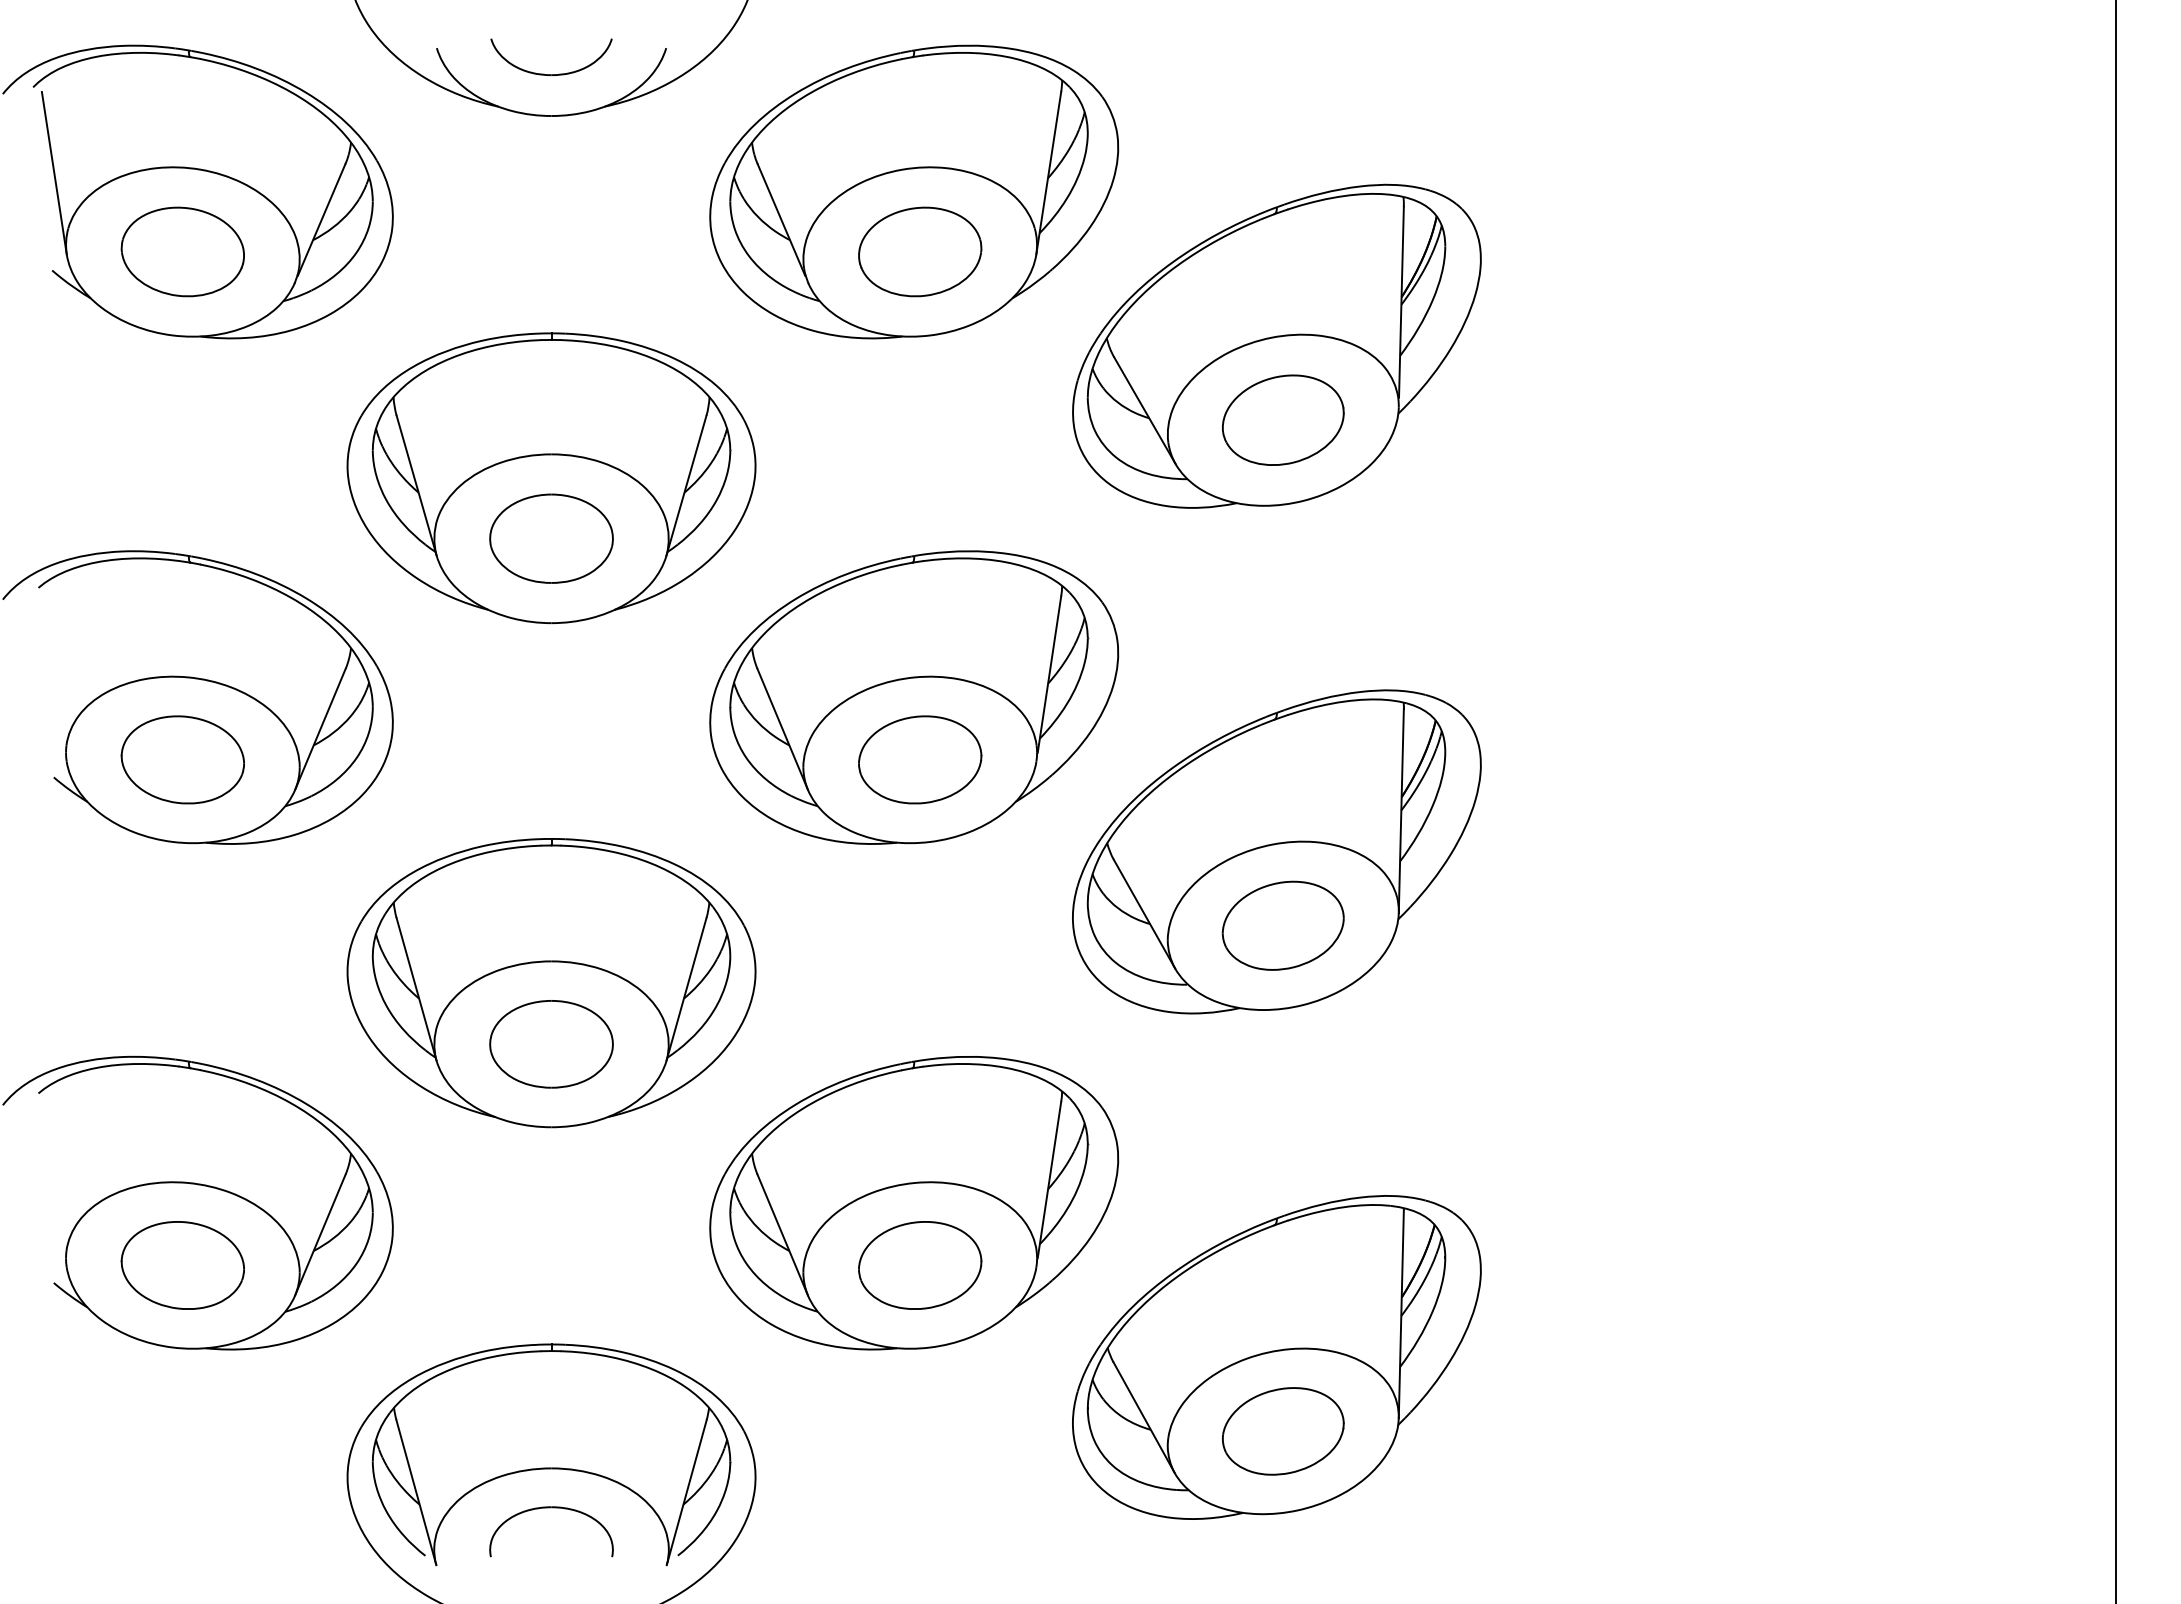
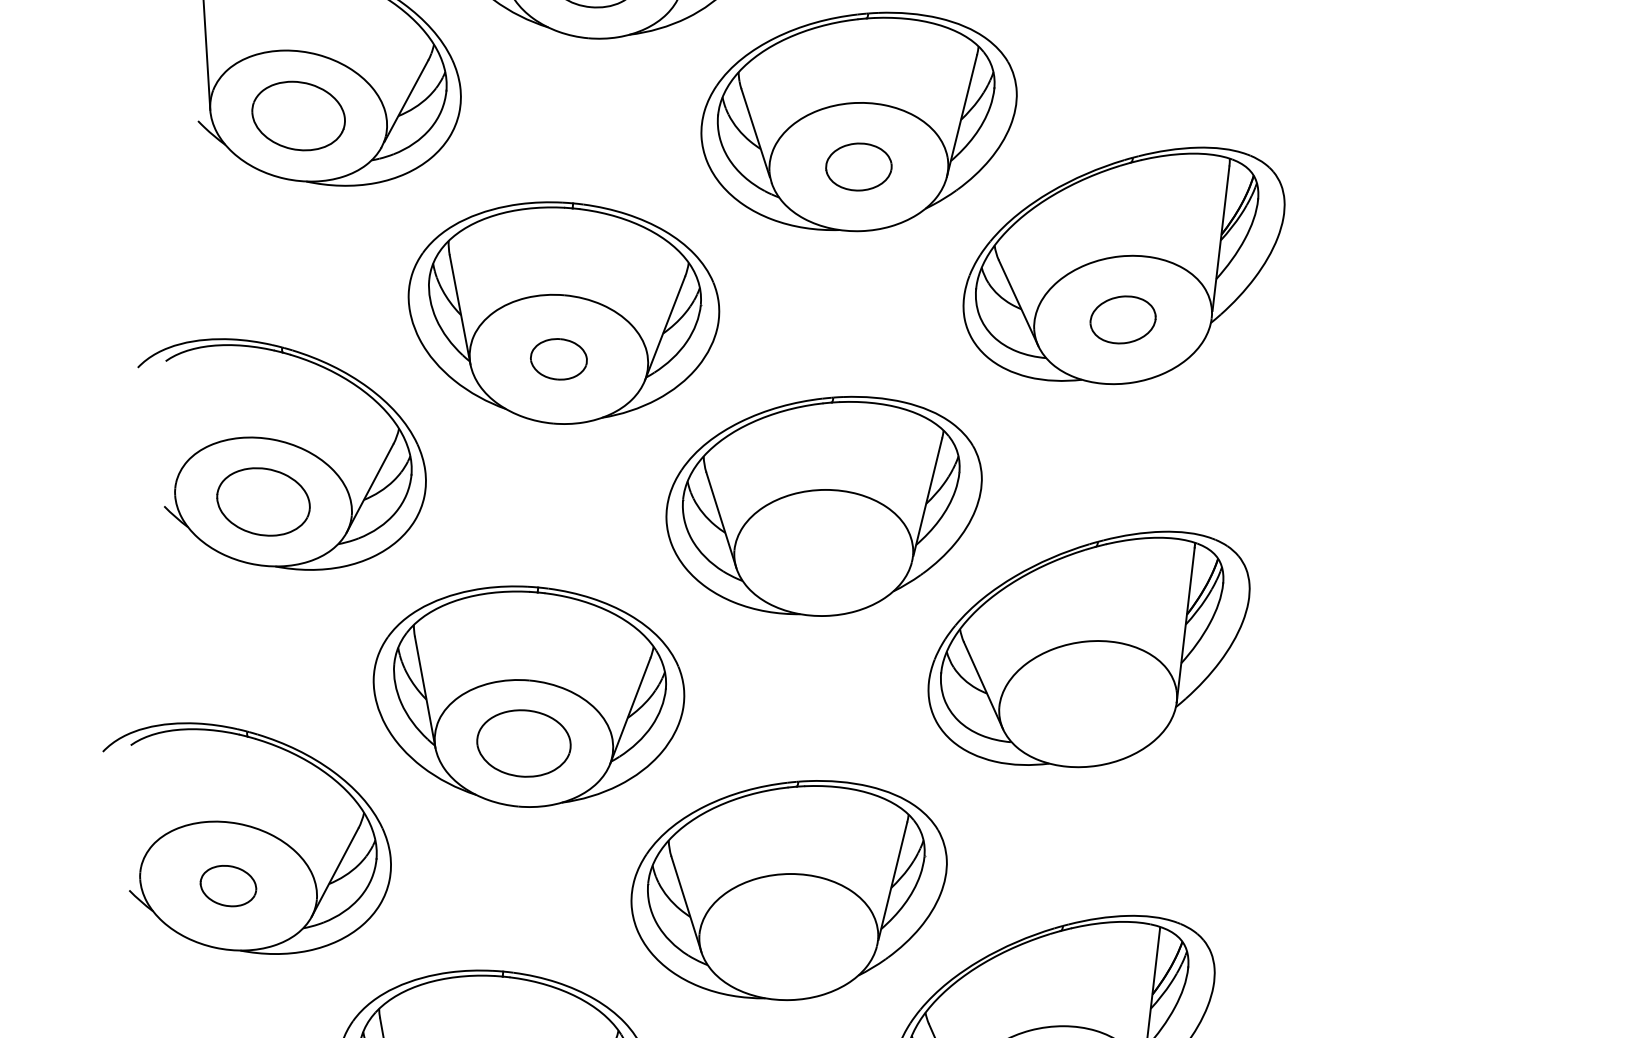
part: (920, 251) -> (859, 166), size x0.7
part: (1283, 419) -> (1123, 319), size x0.7
part: (551, 538) -> (558, 359), size x0.6
part: (920, 759) -> (823, 552), removed
part: (1282, 925) -> (1087, 703), removed
part: (182, 1265) -> (228, 886), size x0.6
part: (920, 1265) -> (789, 937), removed

